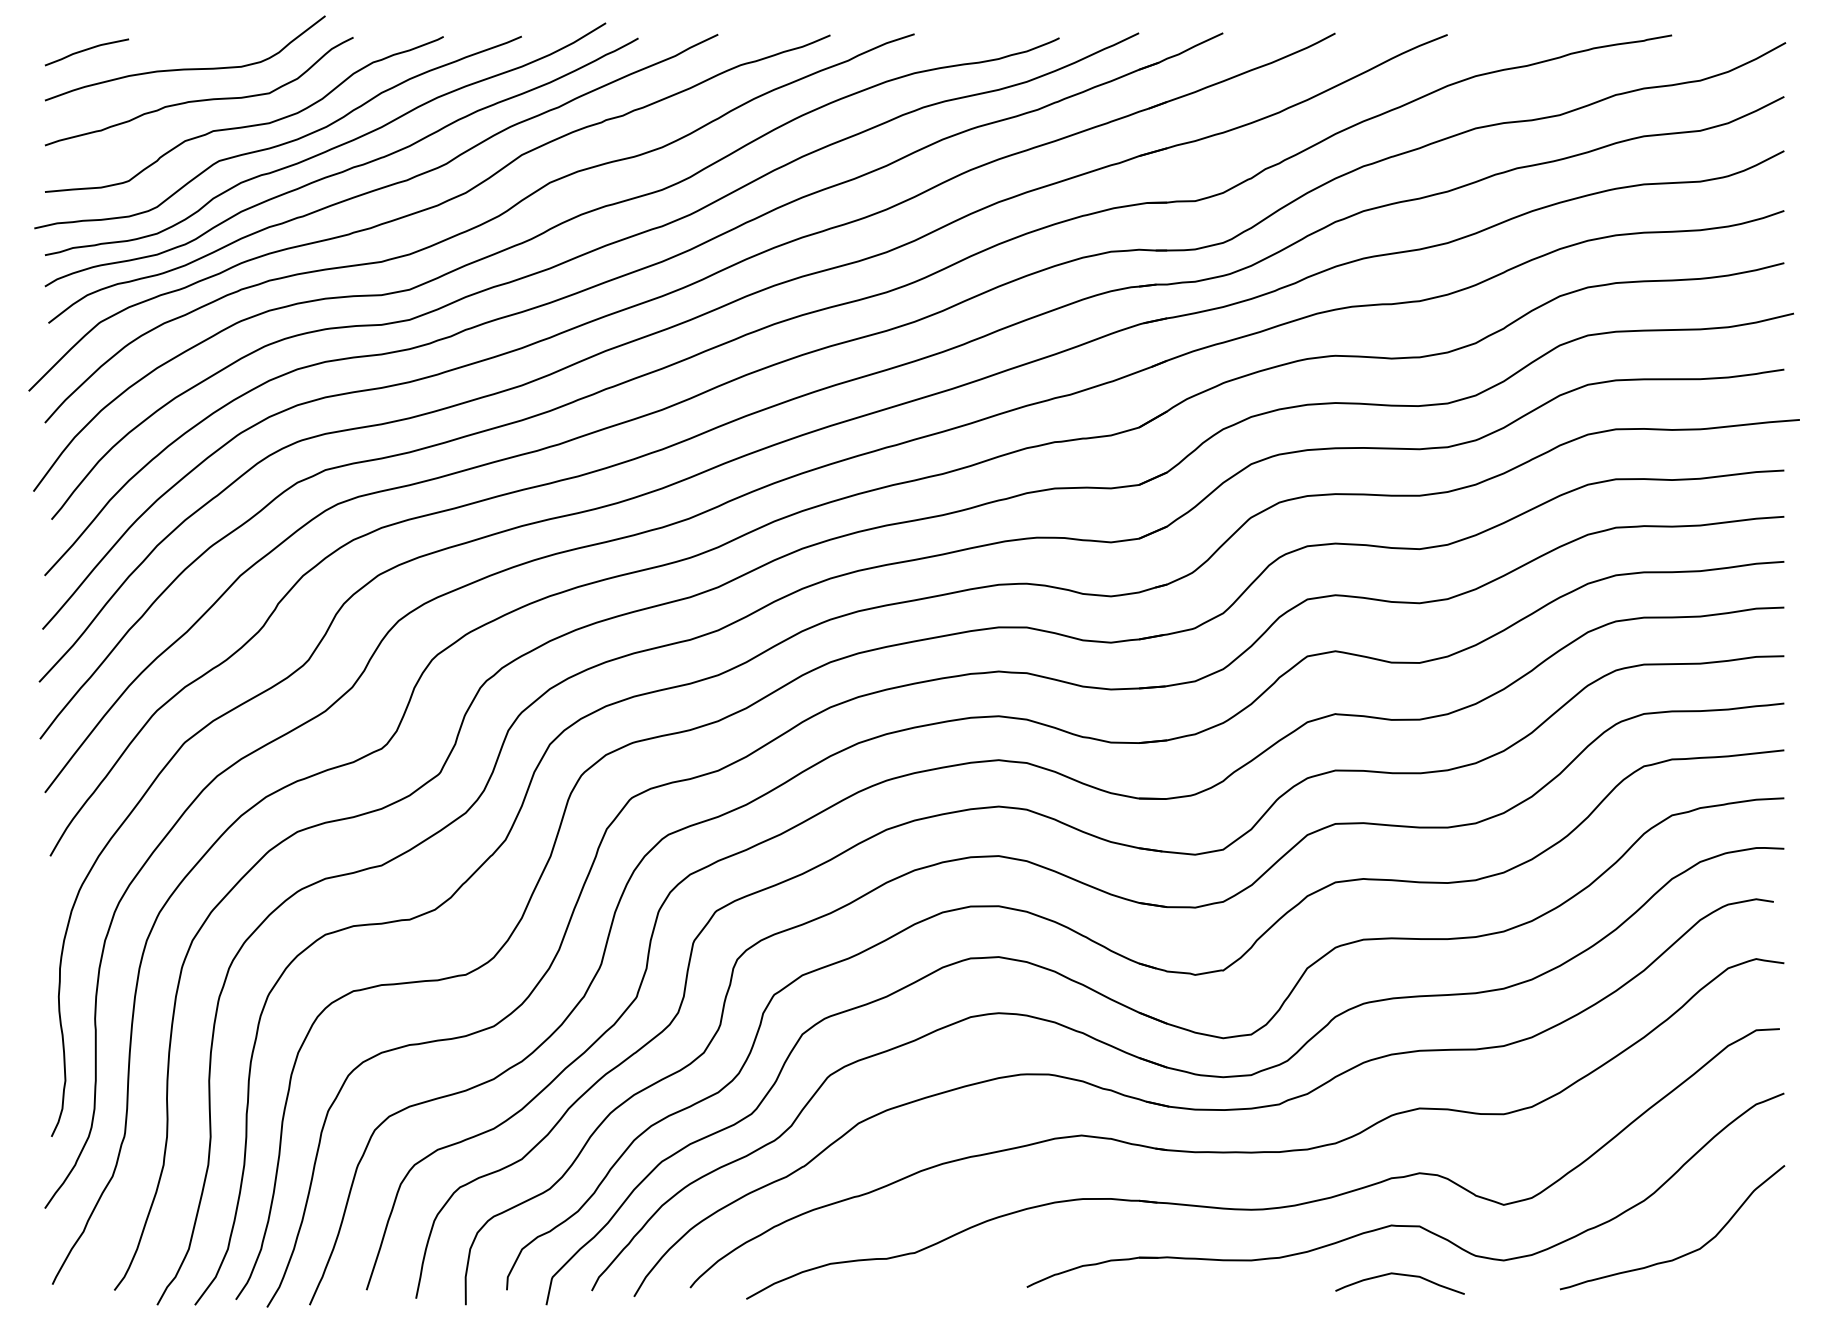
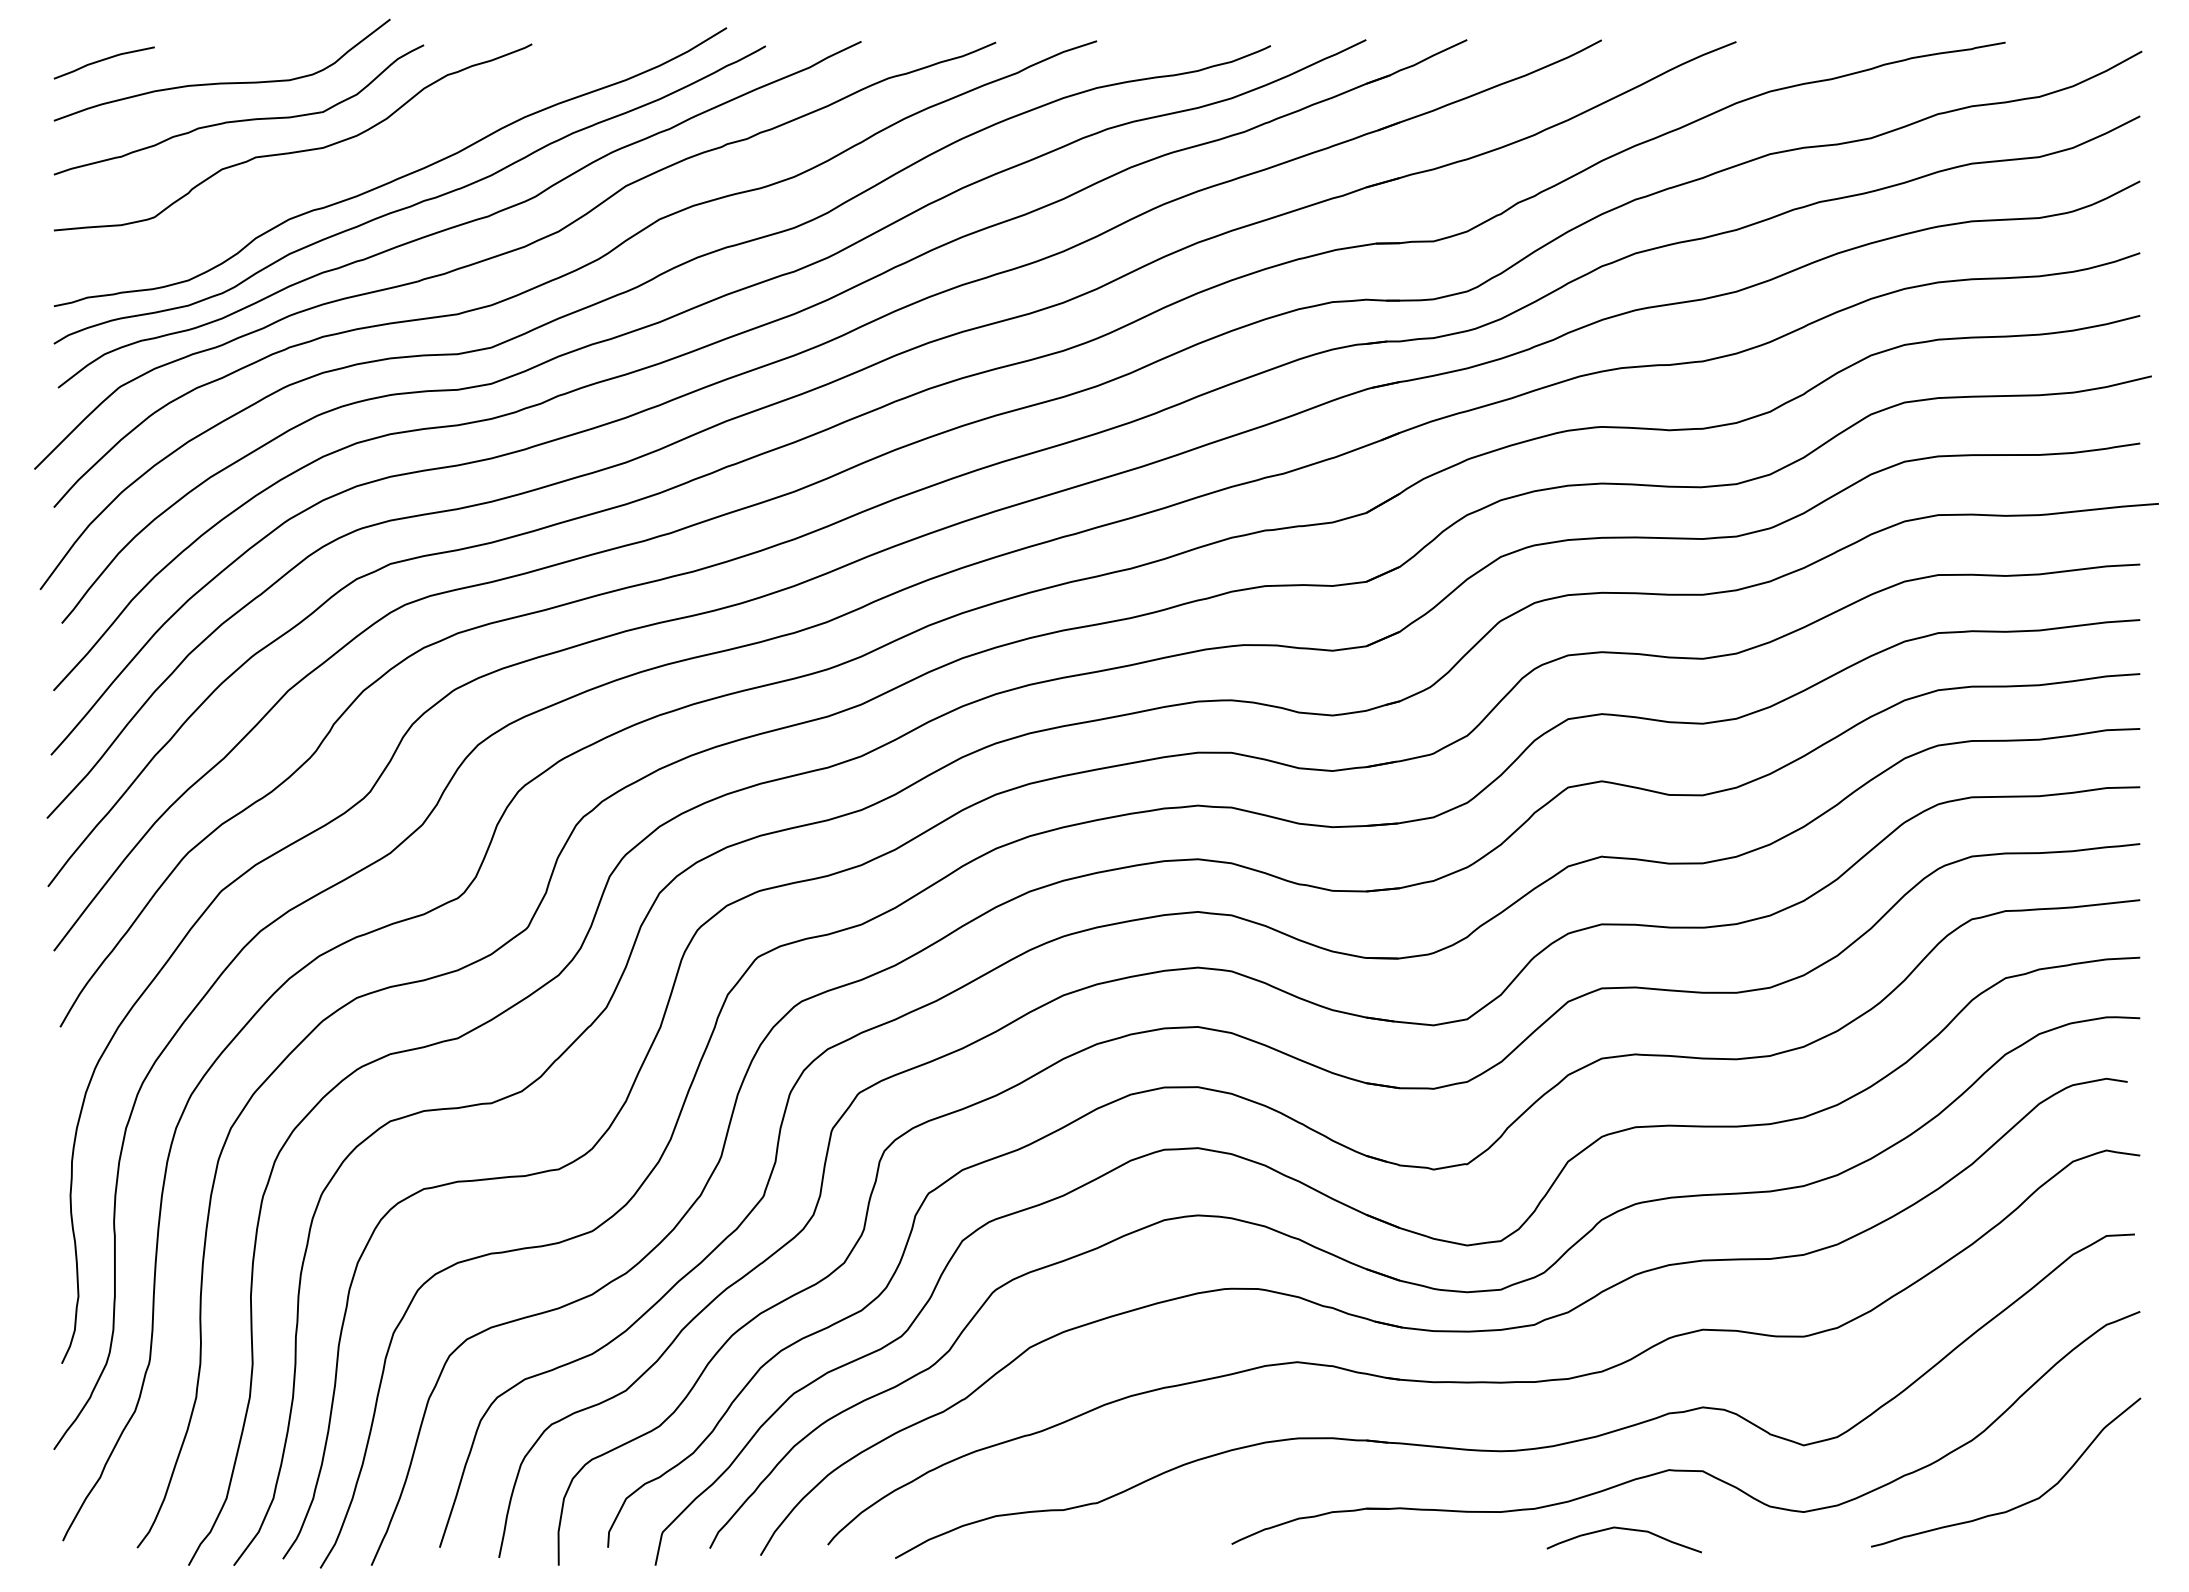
curve: (281, 143) -> (337, 172), removed
curve: (1399, 1275) -> (1623, 1529), moved

